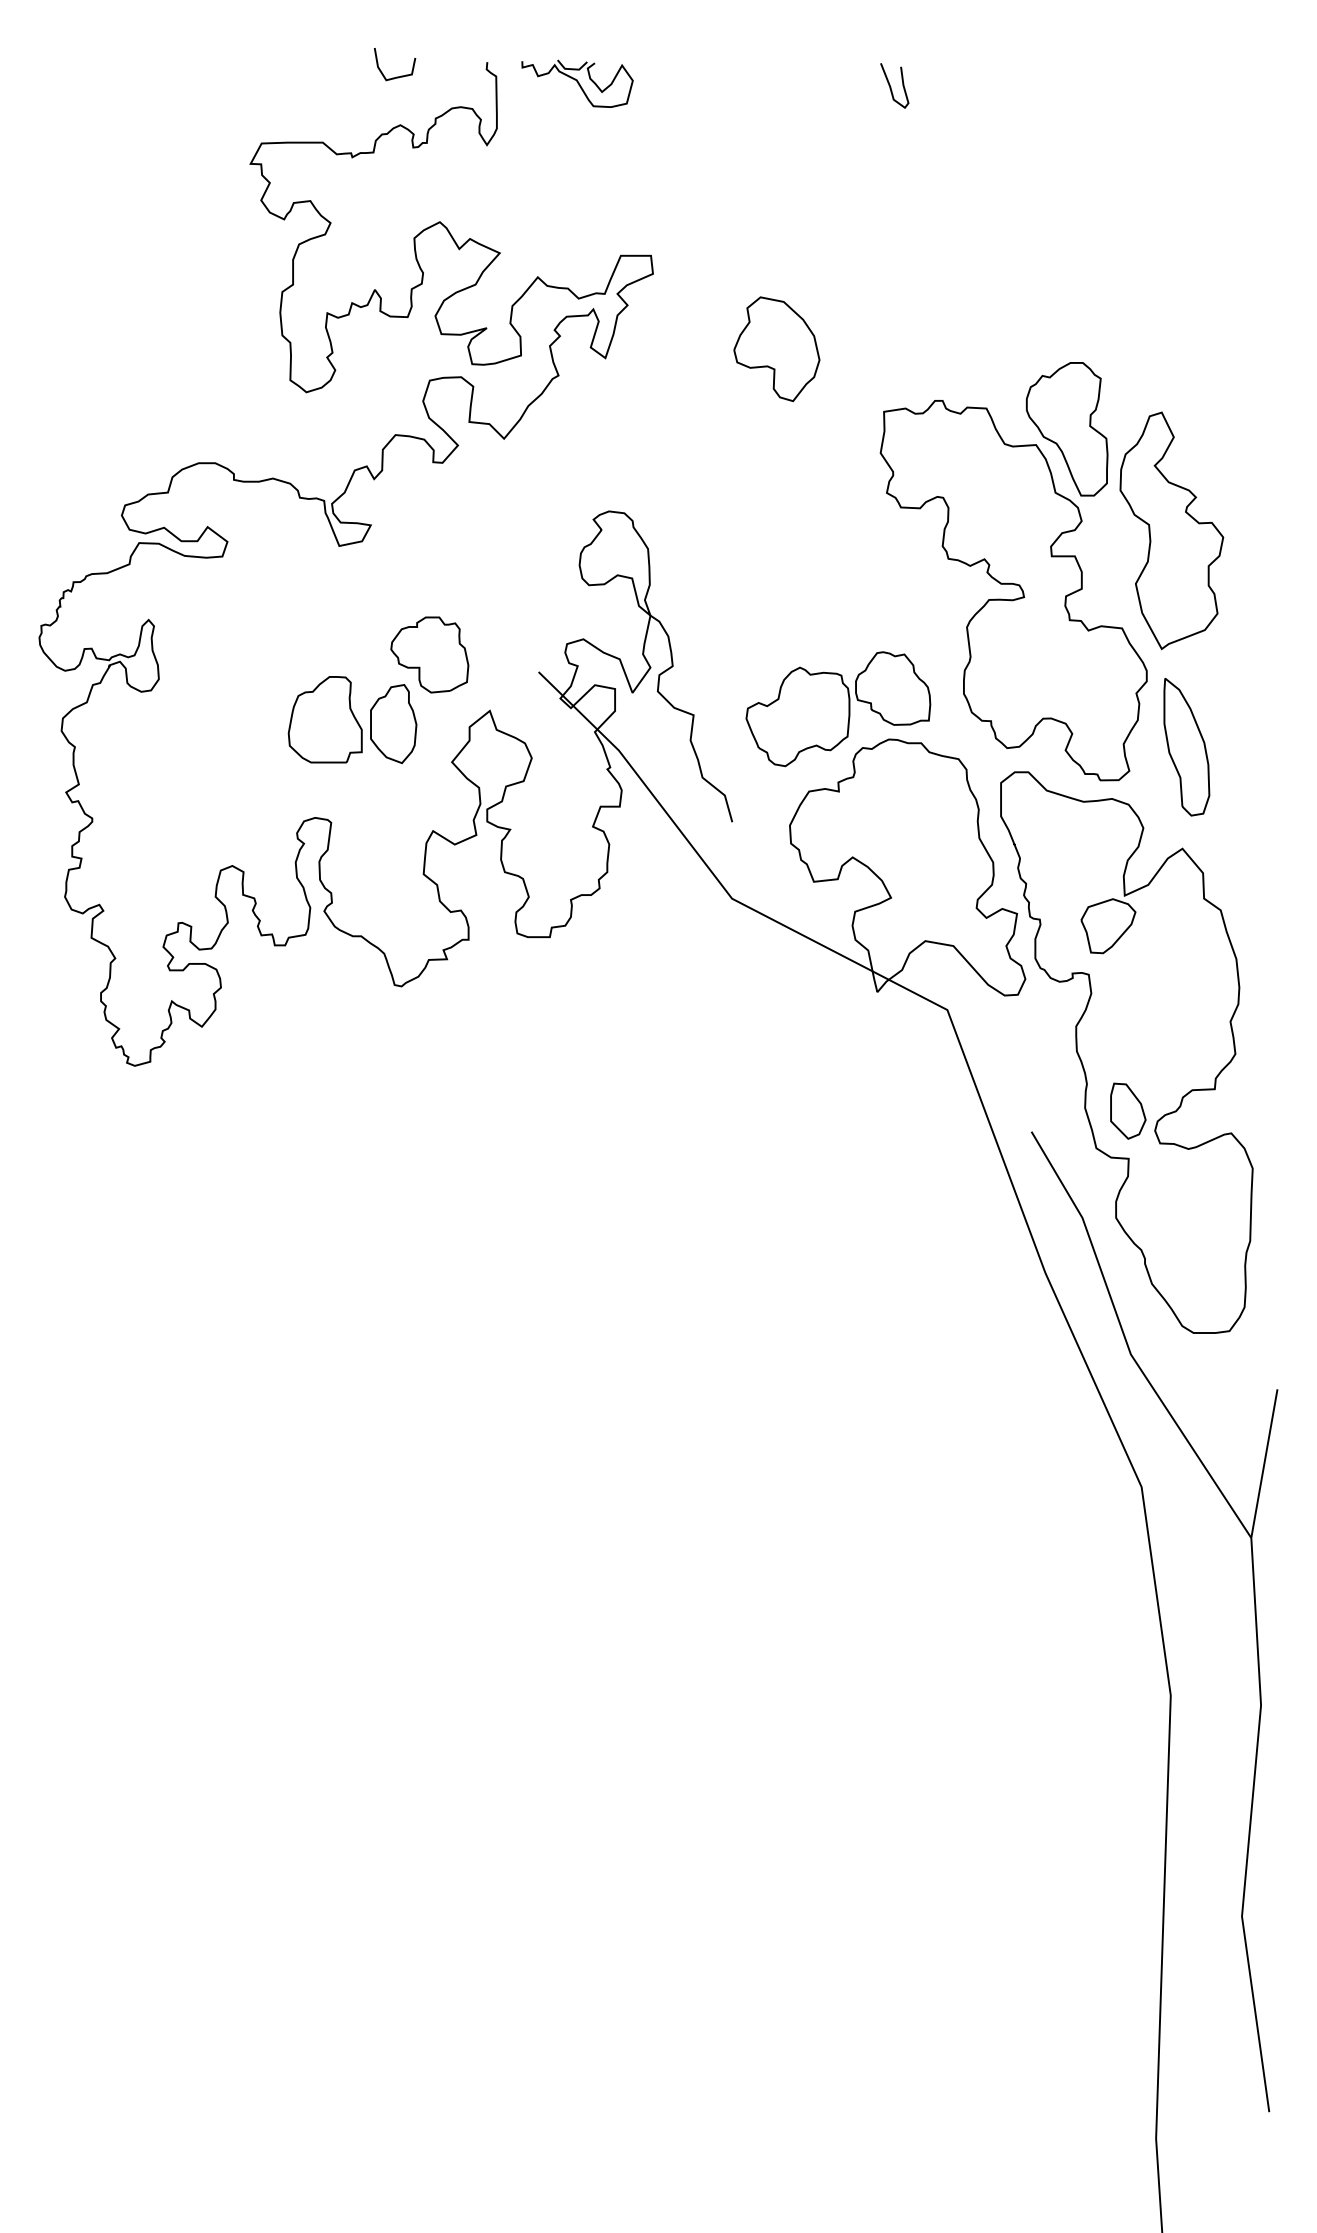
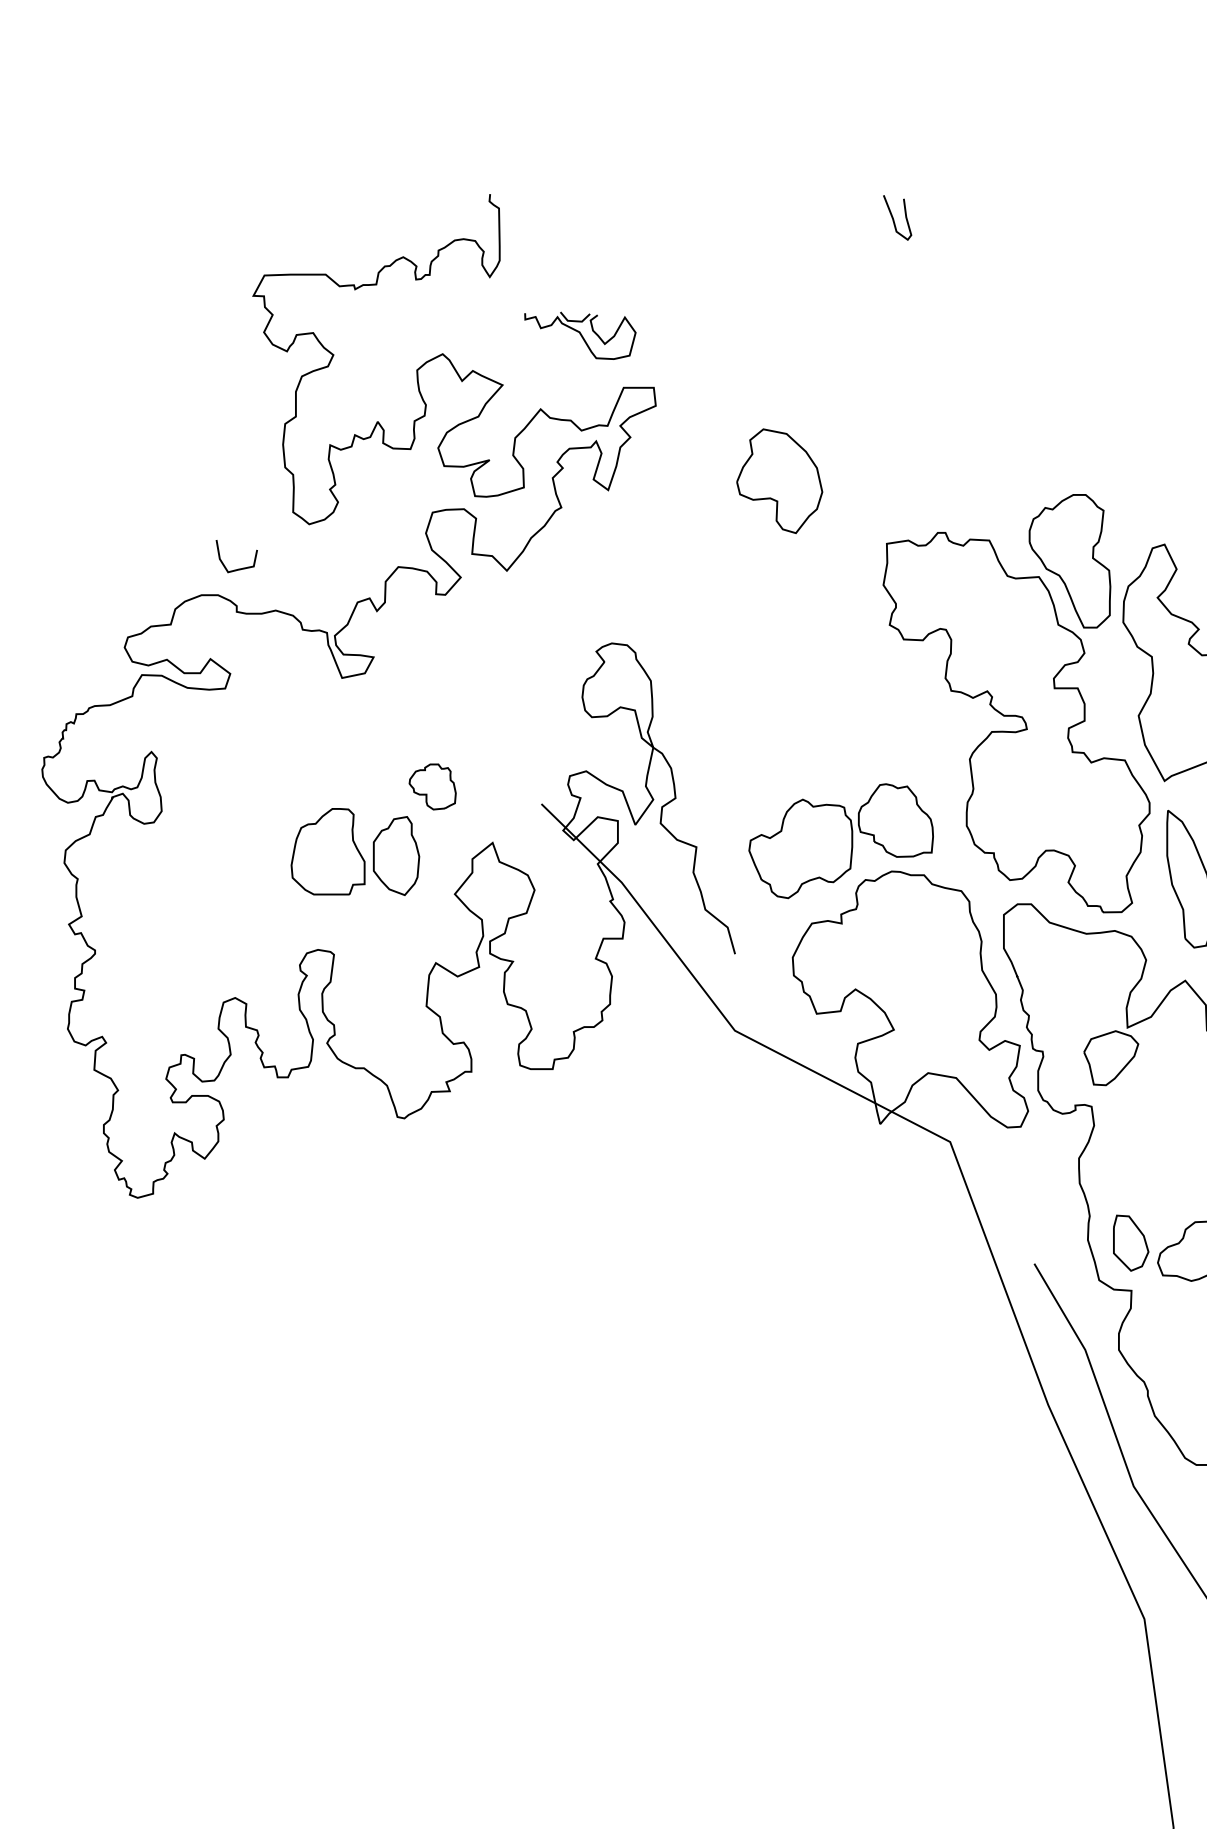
curve: (396, 76) -> (238, 568), moved
part: (577, 83) -> (580, 335), moved
part: (429, 654) -> (432, 786), size x0.6

